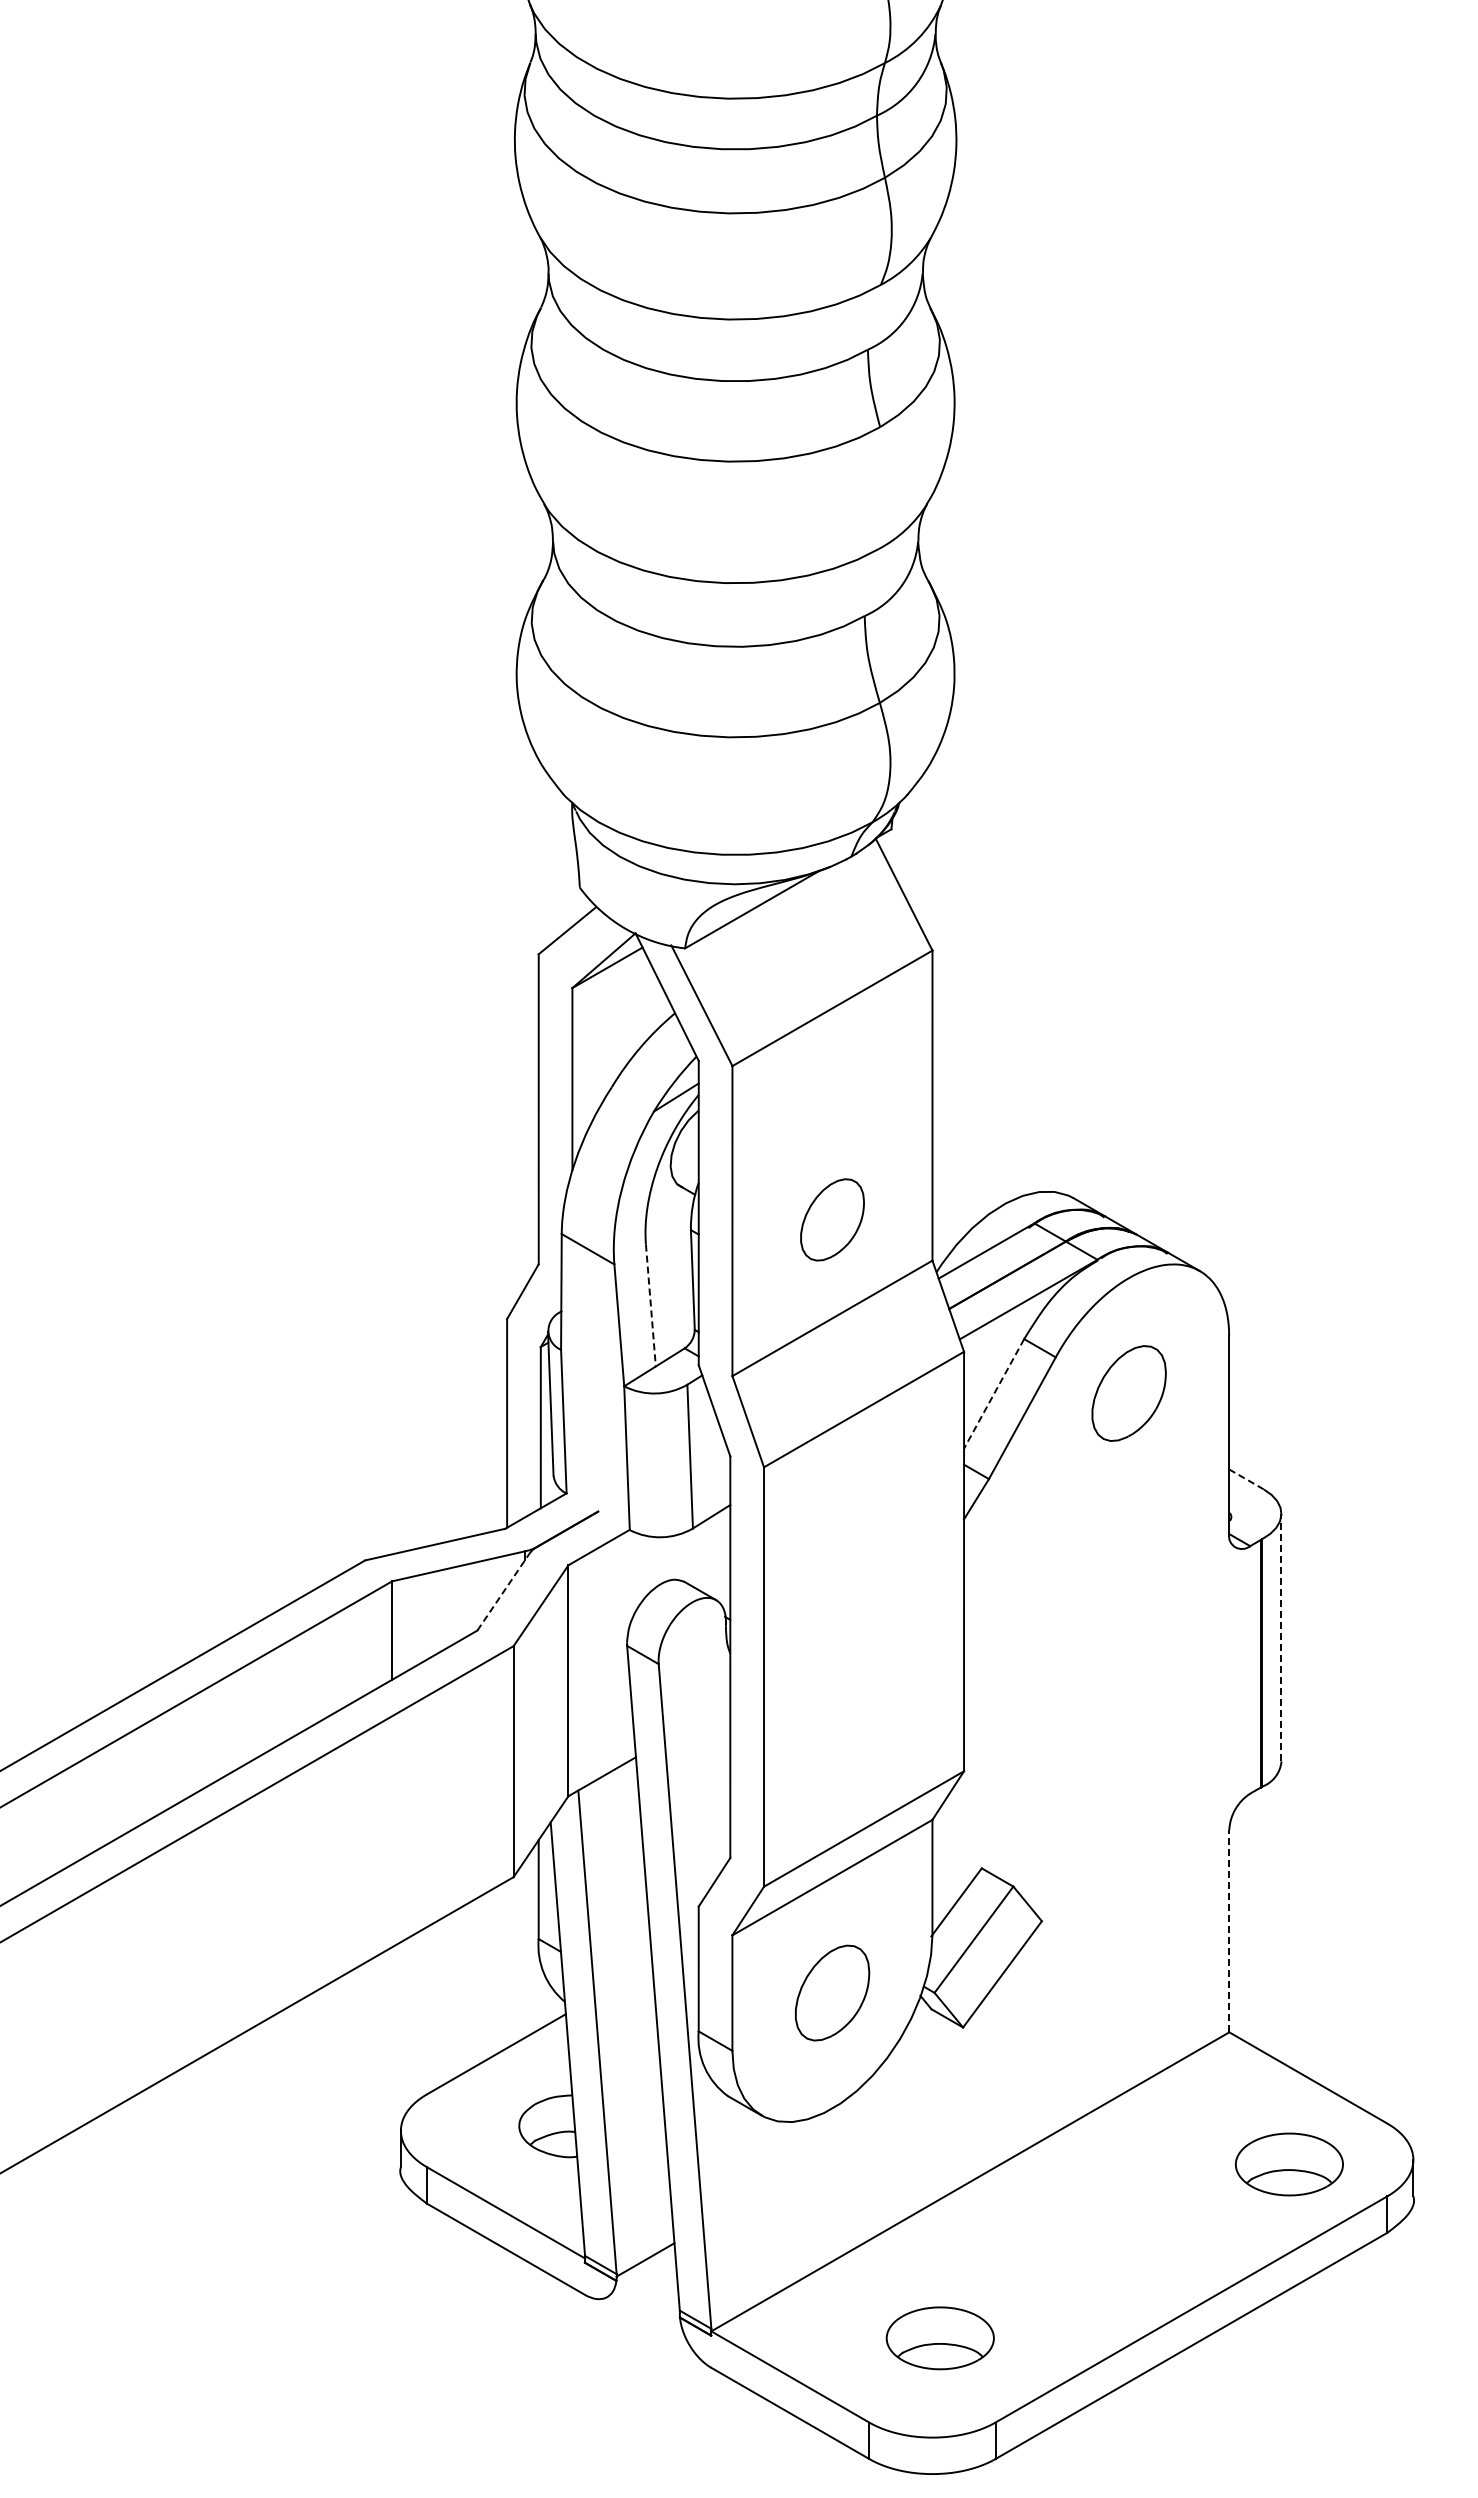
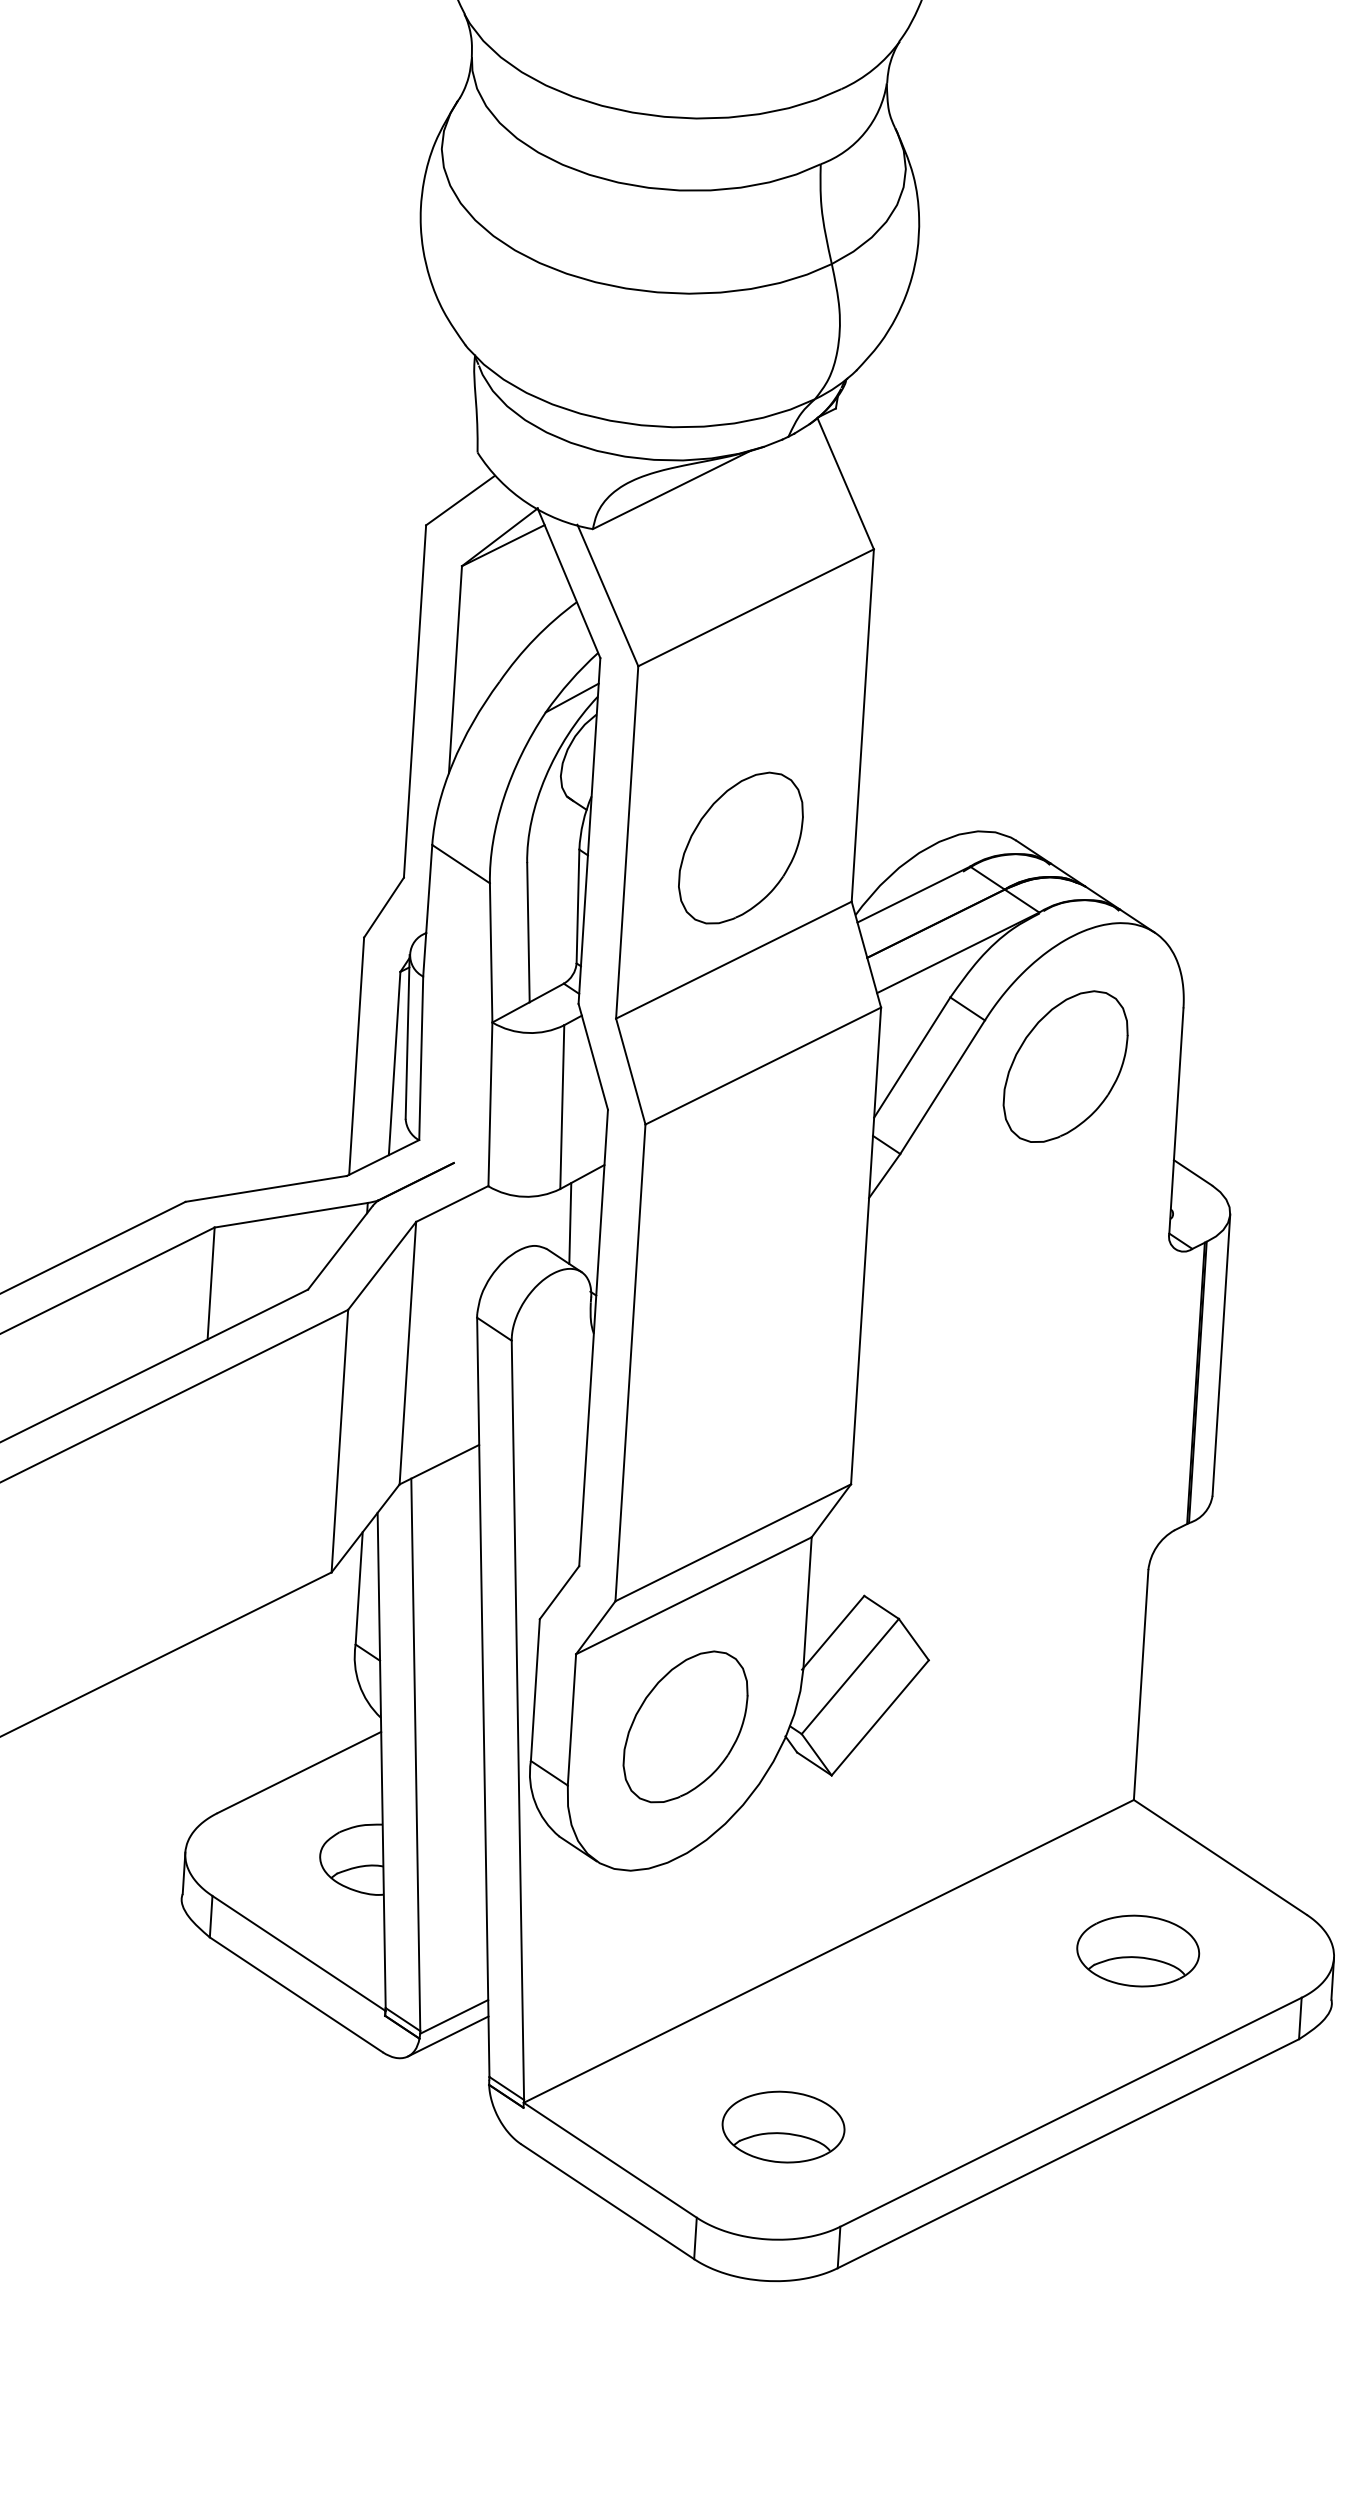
part: (832, 1219) -> (741, 847), size x1.67
line: (650, 1306) -> (527, 933), dashed -> solid
line: (994, 1393) -> (912, 1057), dashed -> solid
part: (1128, 1393) -> (1065, 1066), size x1.43
line: (1247, 1479) -> (1194, 1172), dashed -> solid
line: (703, 1557) -> (570, 1222), added
line: (503, 1591) -> (340, 1247), dashed -> solid
line: (1281, 1637) -> (1221, 1354), dashed -> solid
line: (1229, 1930) -> (1141, 1684), dashed -> solid
part: (832, 1992) -> (685, 1726), size x1.43
part: (1288, 2164) -> (1137, 1951), moved
line: (641, 2277) -> (448, 2036), added

